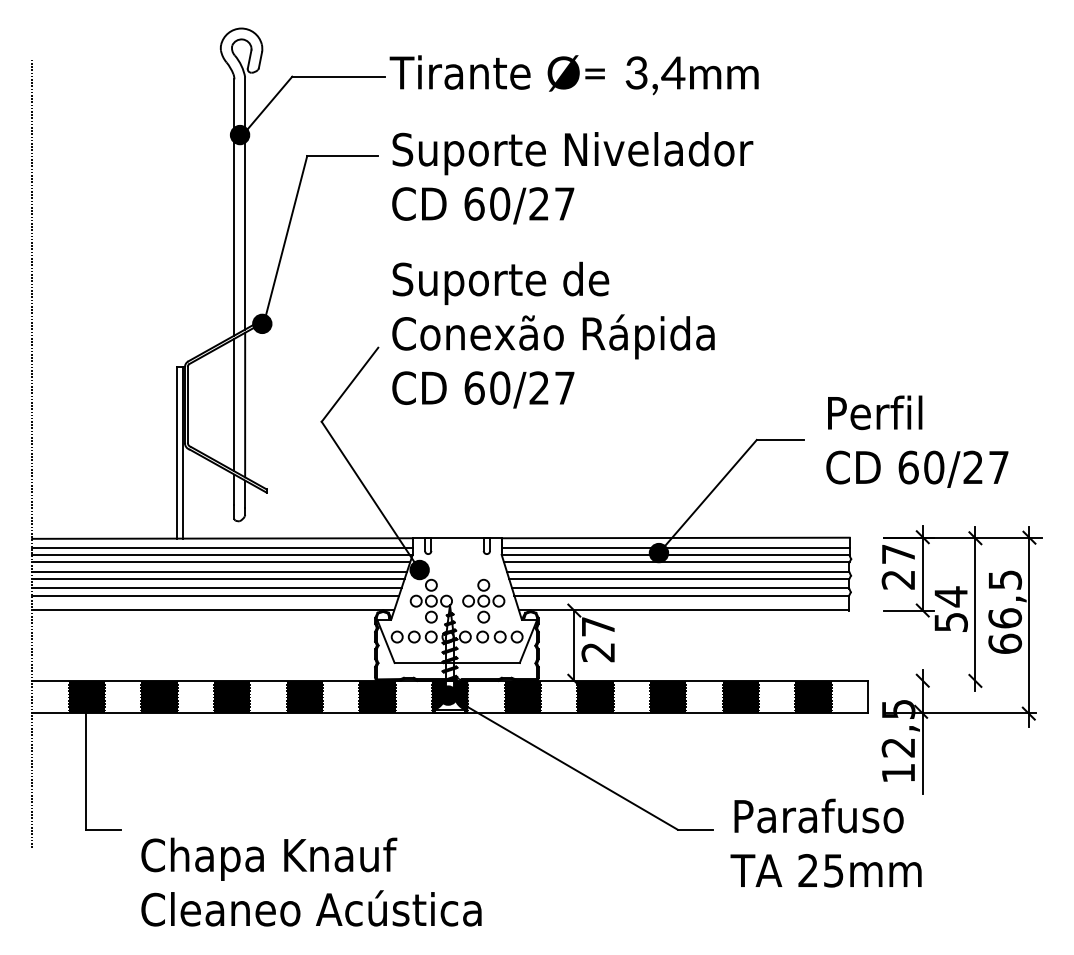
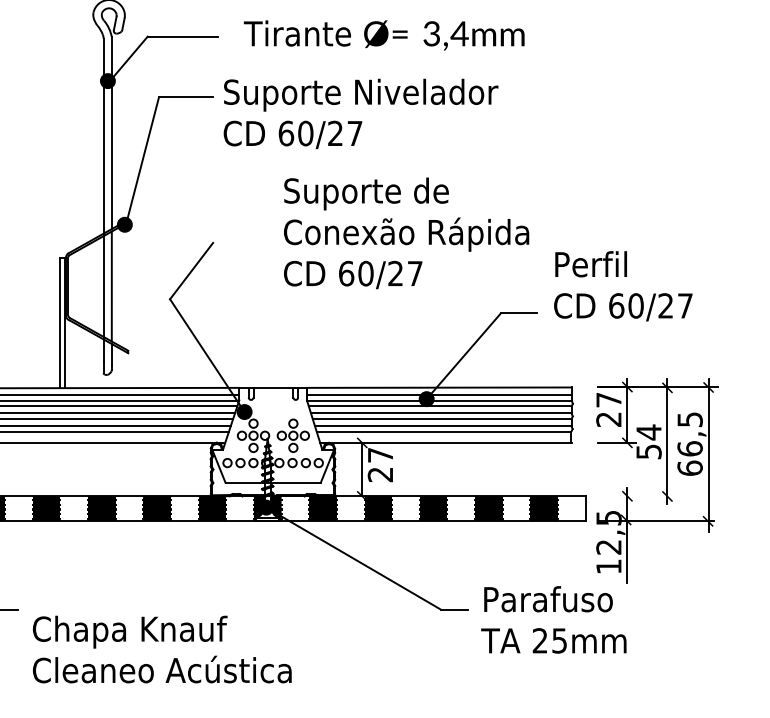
text: (573, 75) -> (383, 35), moved
text: (553, 334) -> (406, 232), moved
text: (917, 441) -> (623, 286), moved

